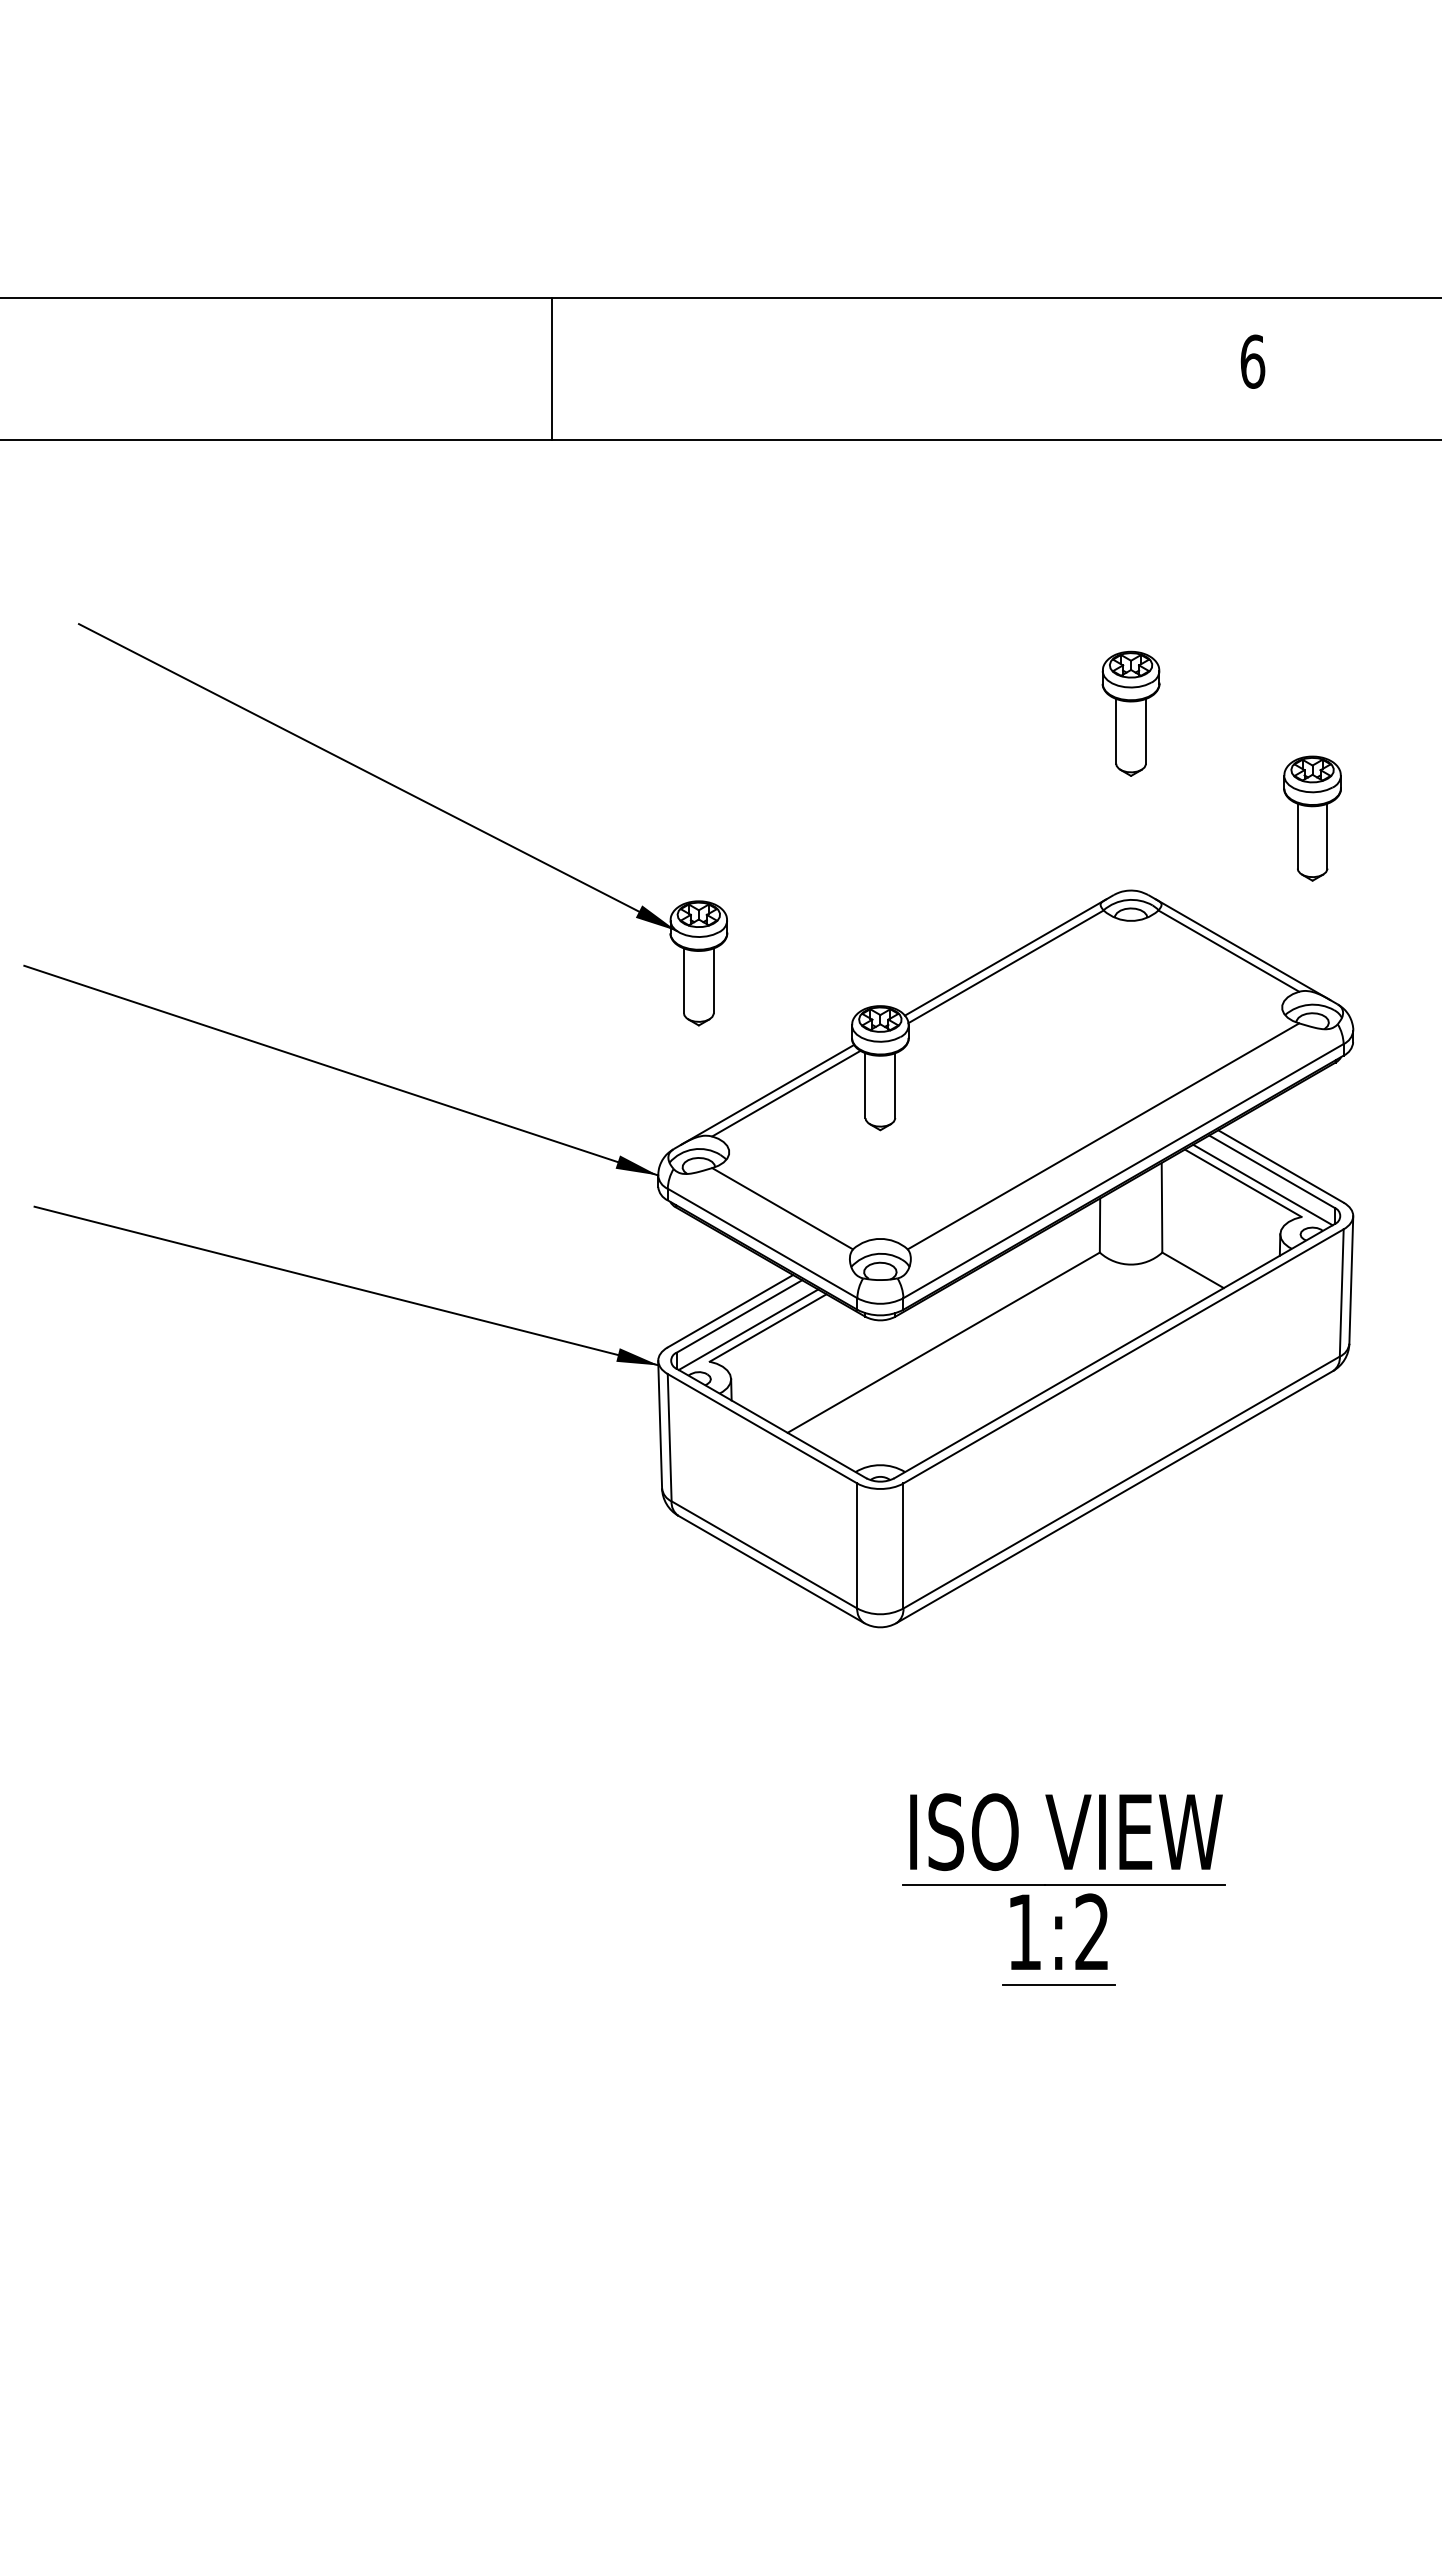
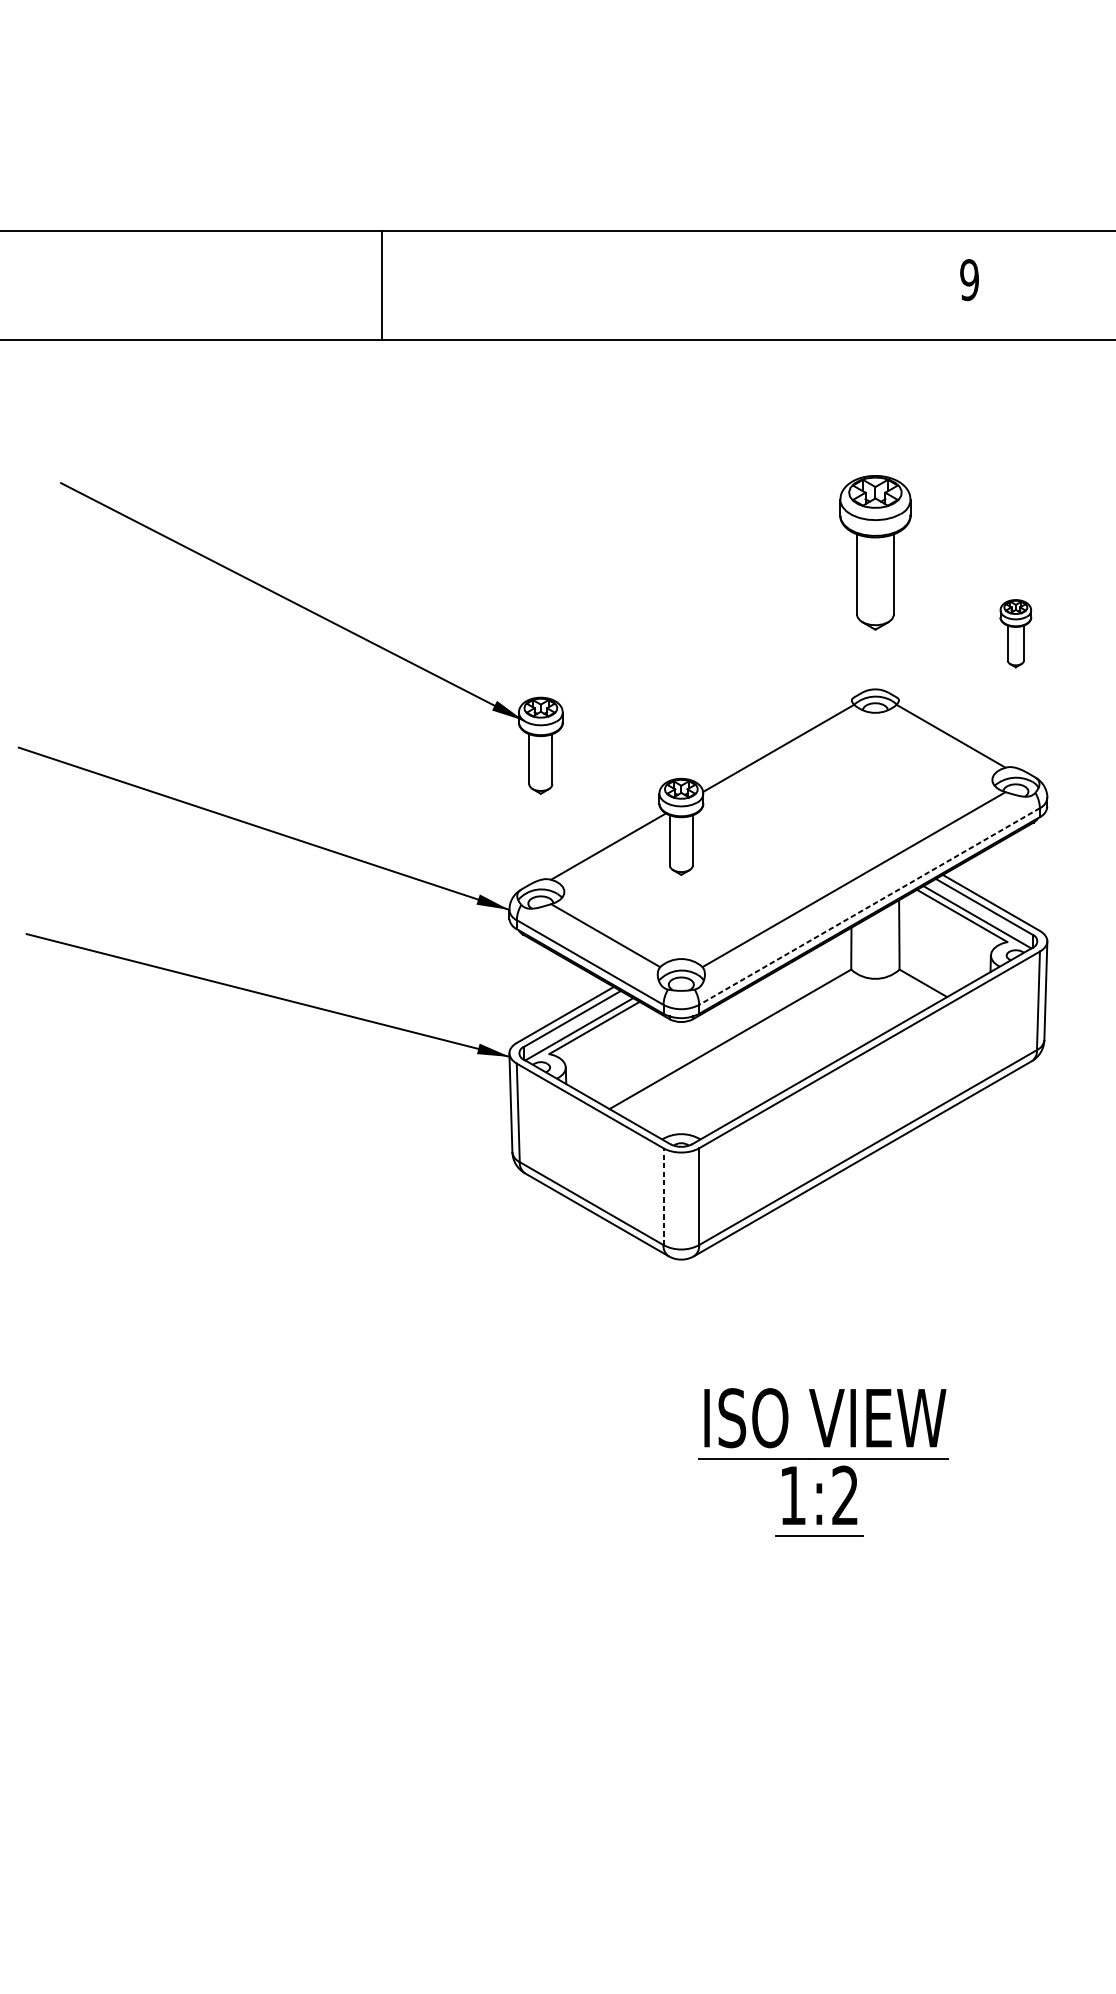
text: (1252, 361) -> (969, 279), 6 -> 9
line: (551, 368) -> (381, 285), moved
part: (1130, 713) -> (874, 552), size x1.6
part: (1312, 818) -> (1015, 633), size x0.7
line: (1242, 949) -> (961, 735), removed
line: (1005, 957) -> (778, 741), removed
line: (767, 1094) -> (593, 847), removed
line: (1123, 1171) -> (869, 906), solid -> dashed
line: (857, 1545) -> (663, 1196), solid -> dashed

